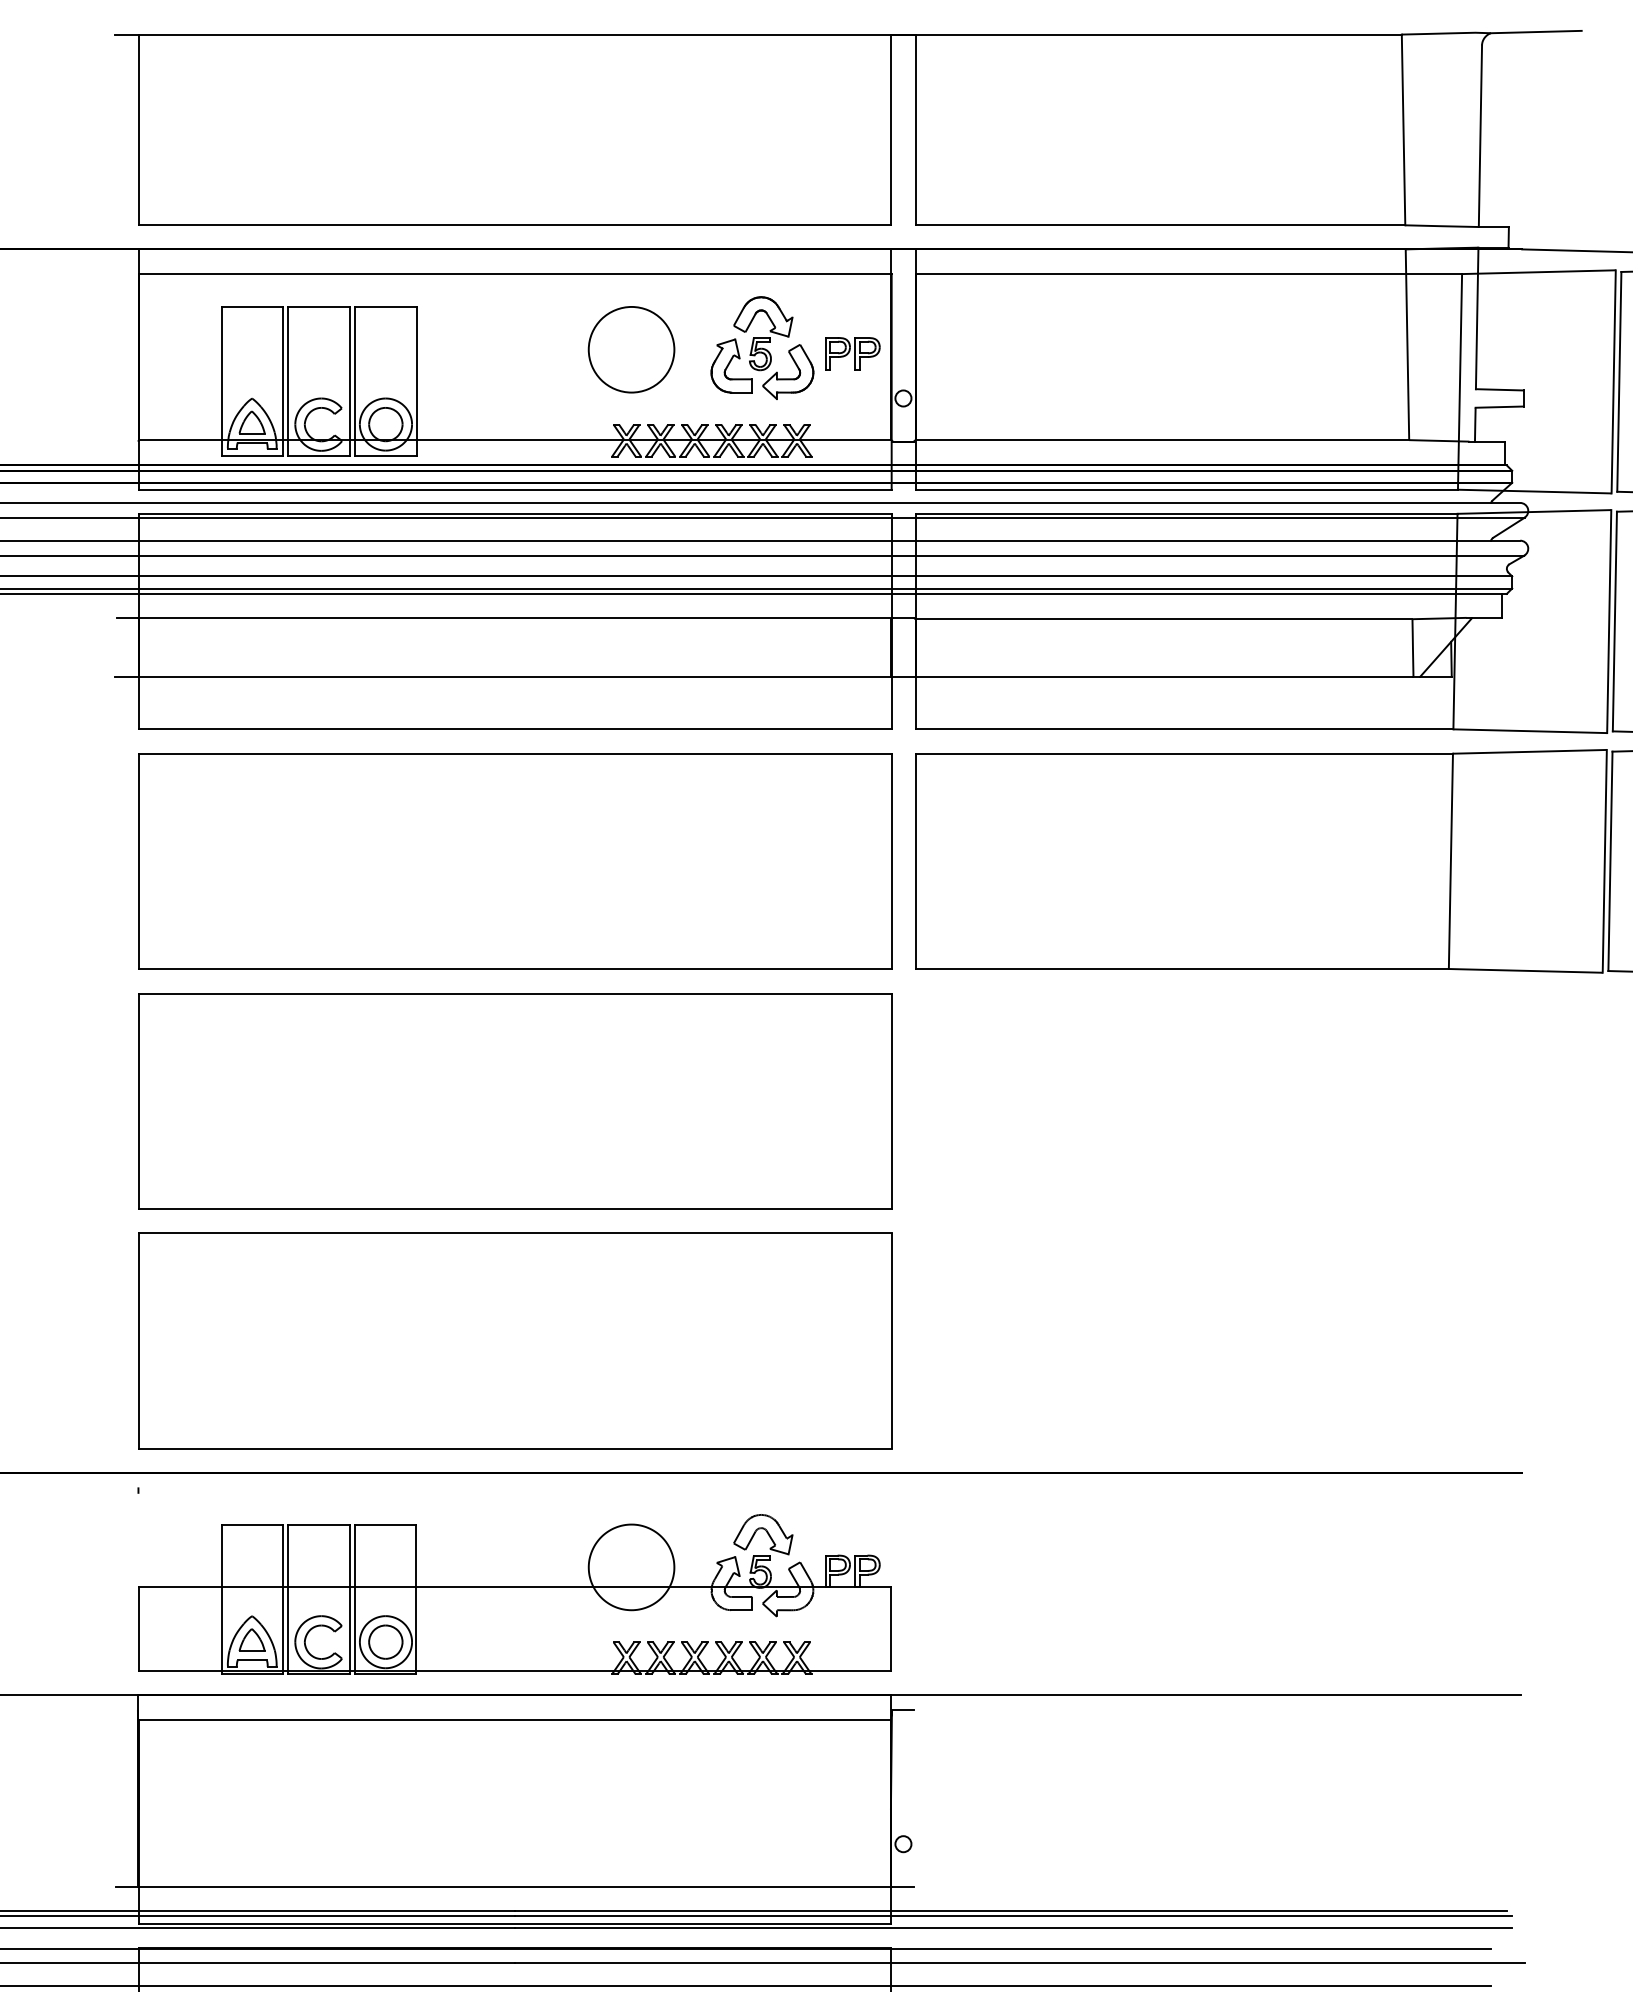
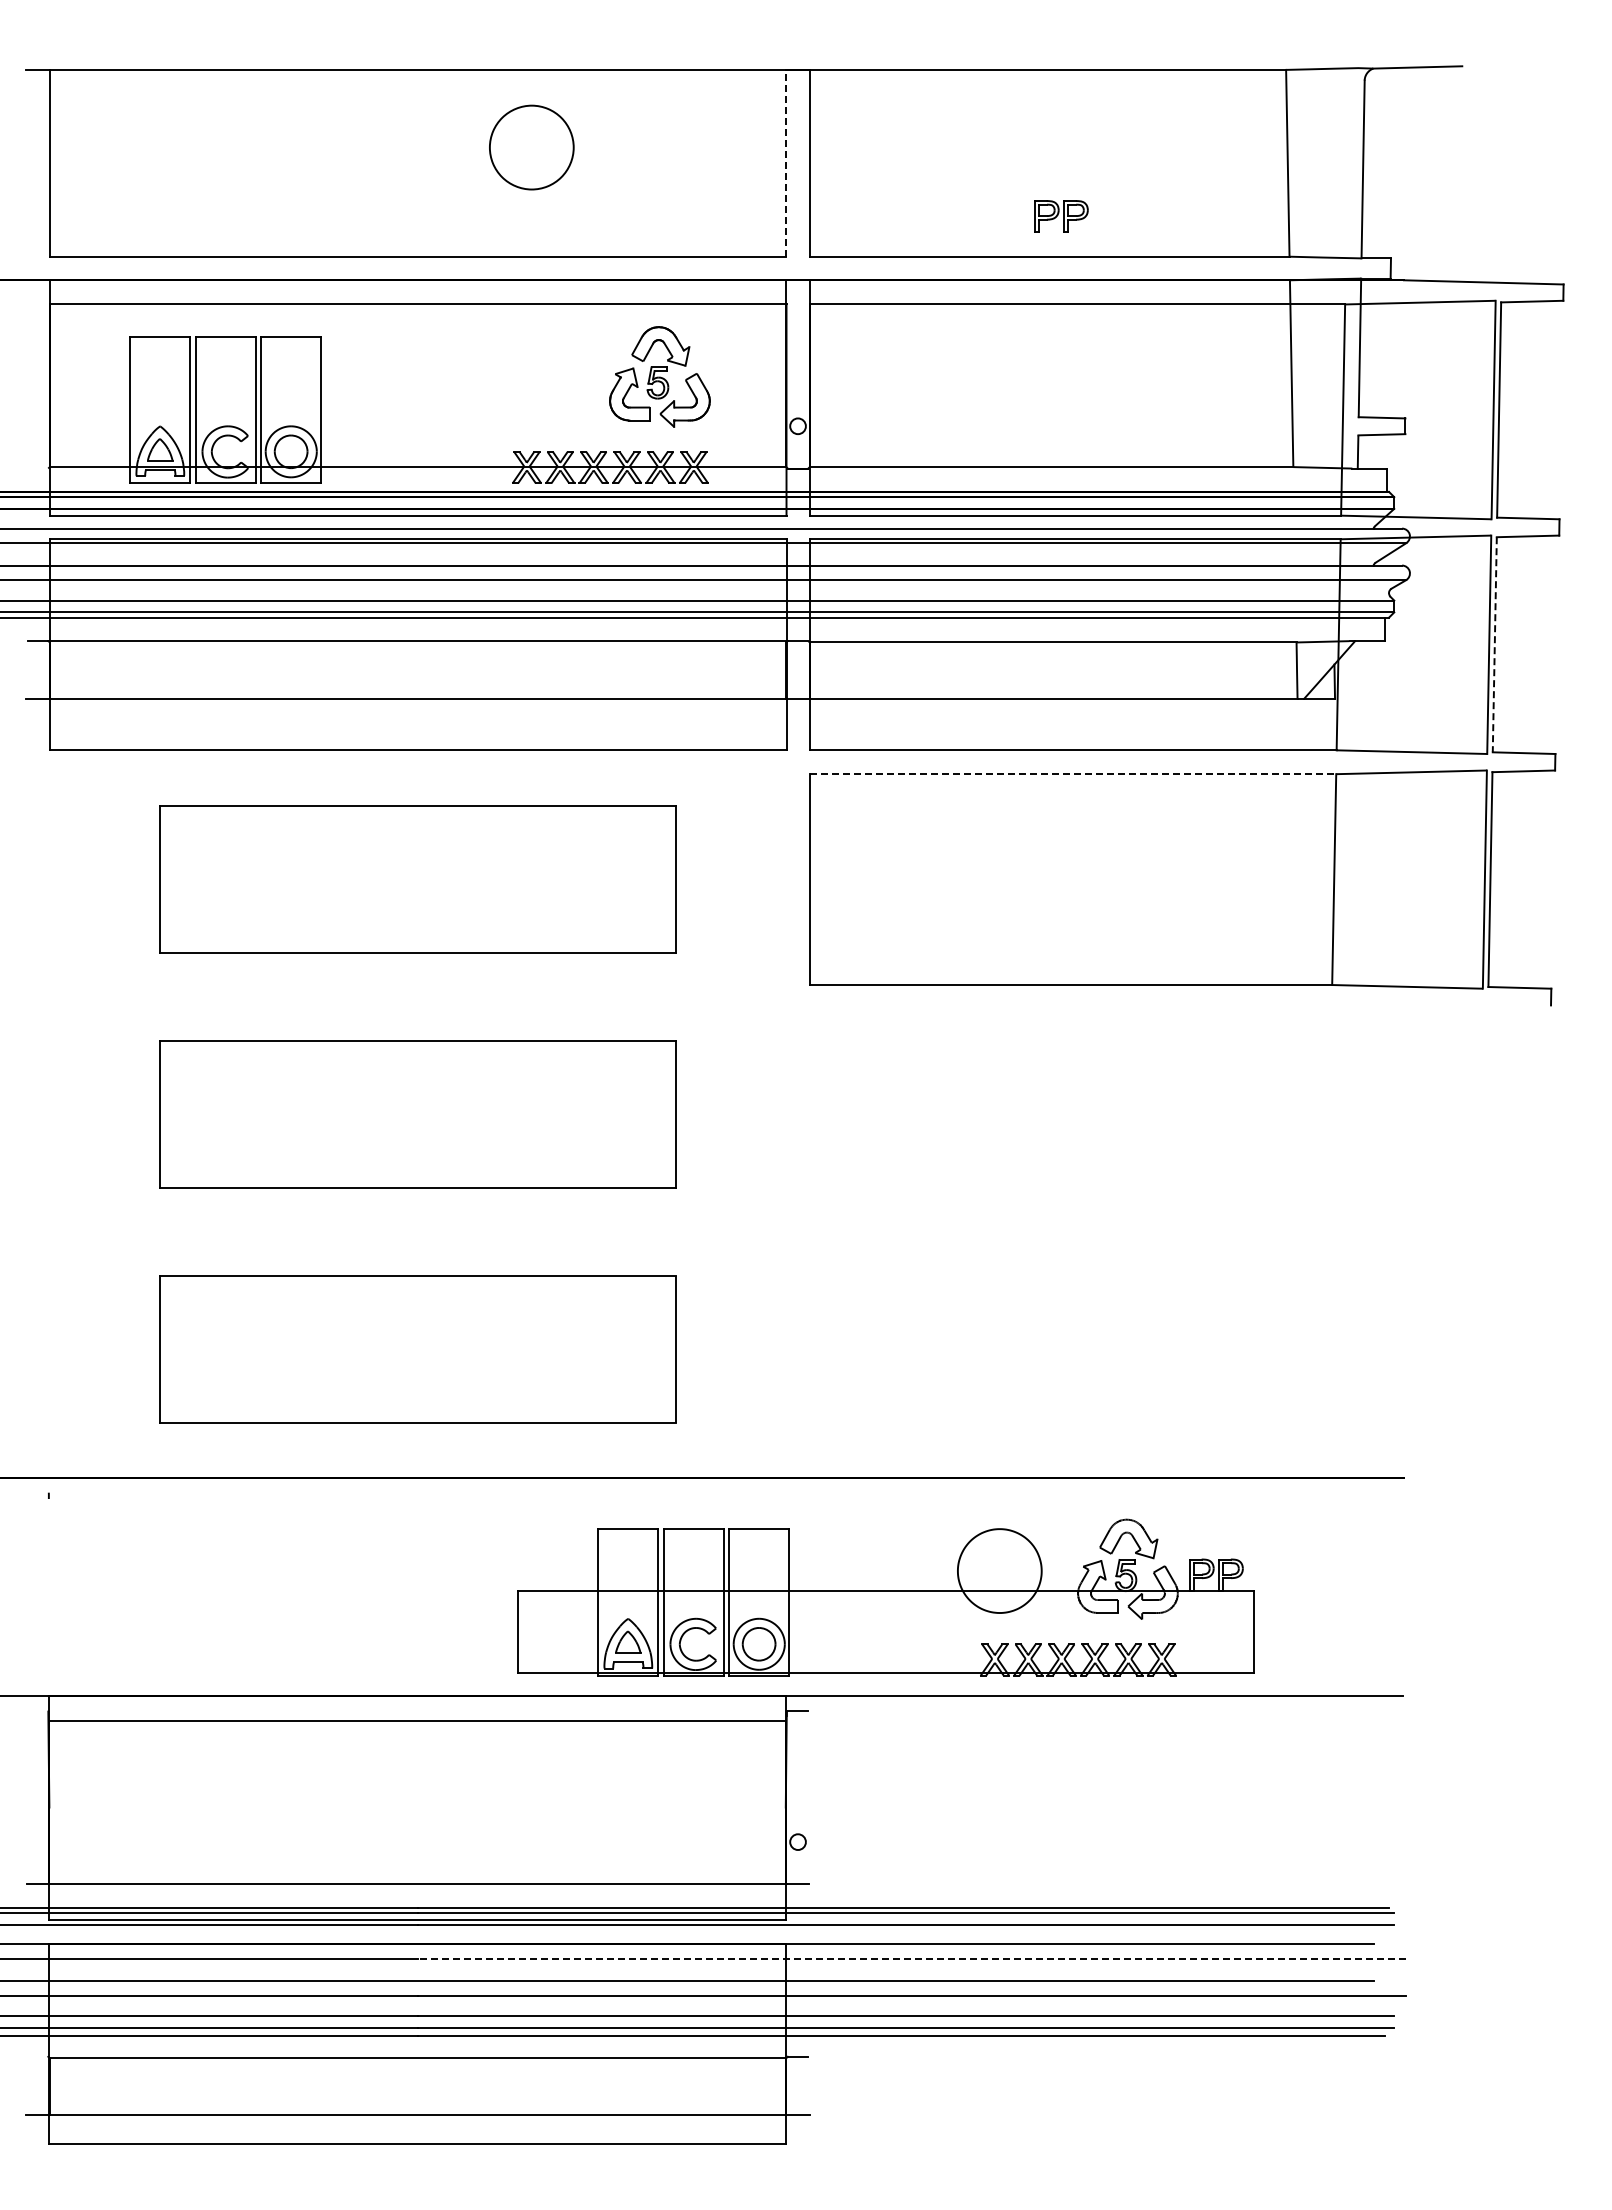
line: (891, 129) -> (786, 162), solid -> dashed
part: (631, 349) -> (531, 147), moved
part: (852, 353) -> (1061, 216), moved
line: (1614, 621) -> (1494, 644), solid -> dashed
line: (1184, 754) -> (1073, 774), solid -> dashed
part: (515, 861) -> (418, 879), size x0.7
part: (515, 1101) -> (418, 1114), size x0.7
part: (515, 1341) -> (418, 1349), size x0.7
part: (514, 1594) -> (885, 1597), moved
line: (1019, 1963) -> (911, 1958), solid -> dashed

